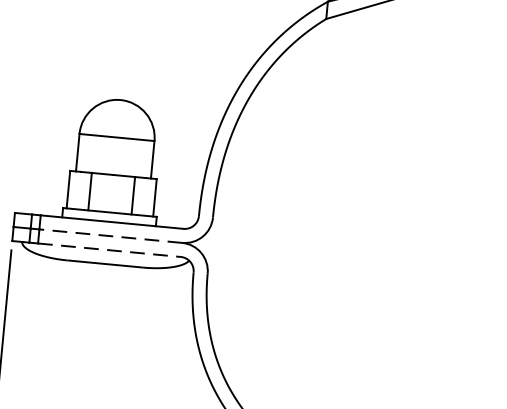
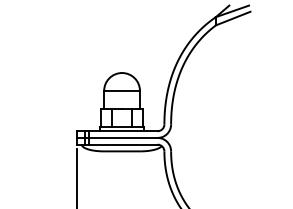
line: (110, 235) -> (123, 137), dashed -> solid
line: (111, 250) -> (124, 144), dashed -> solid

